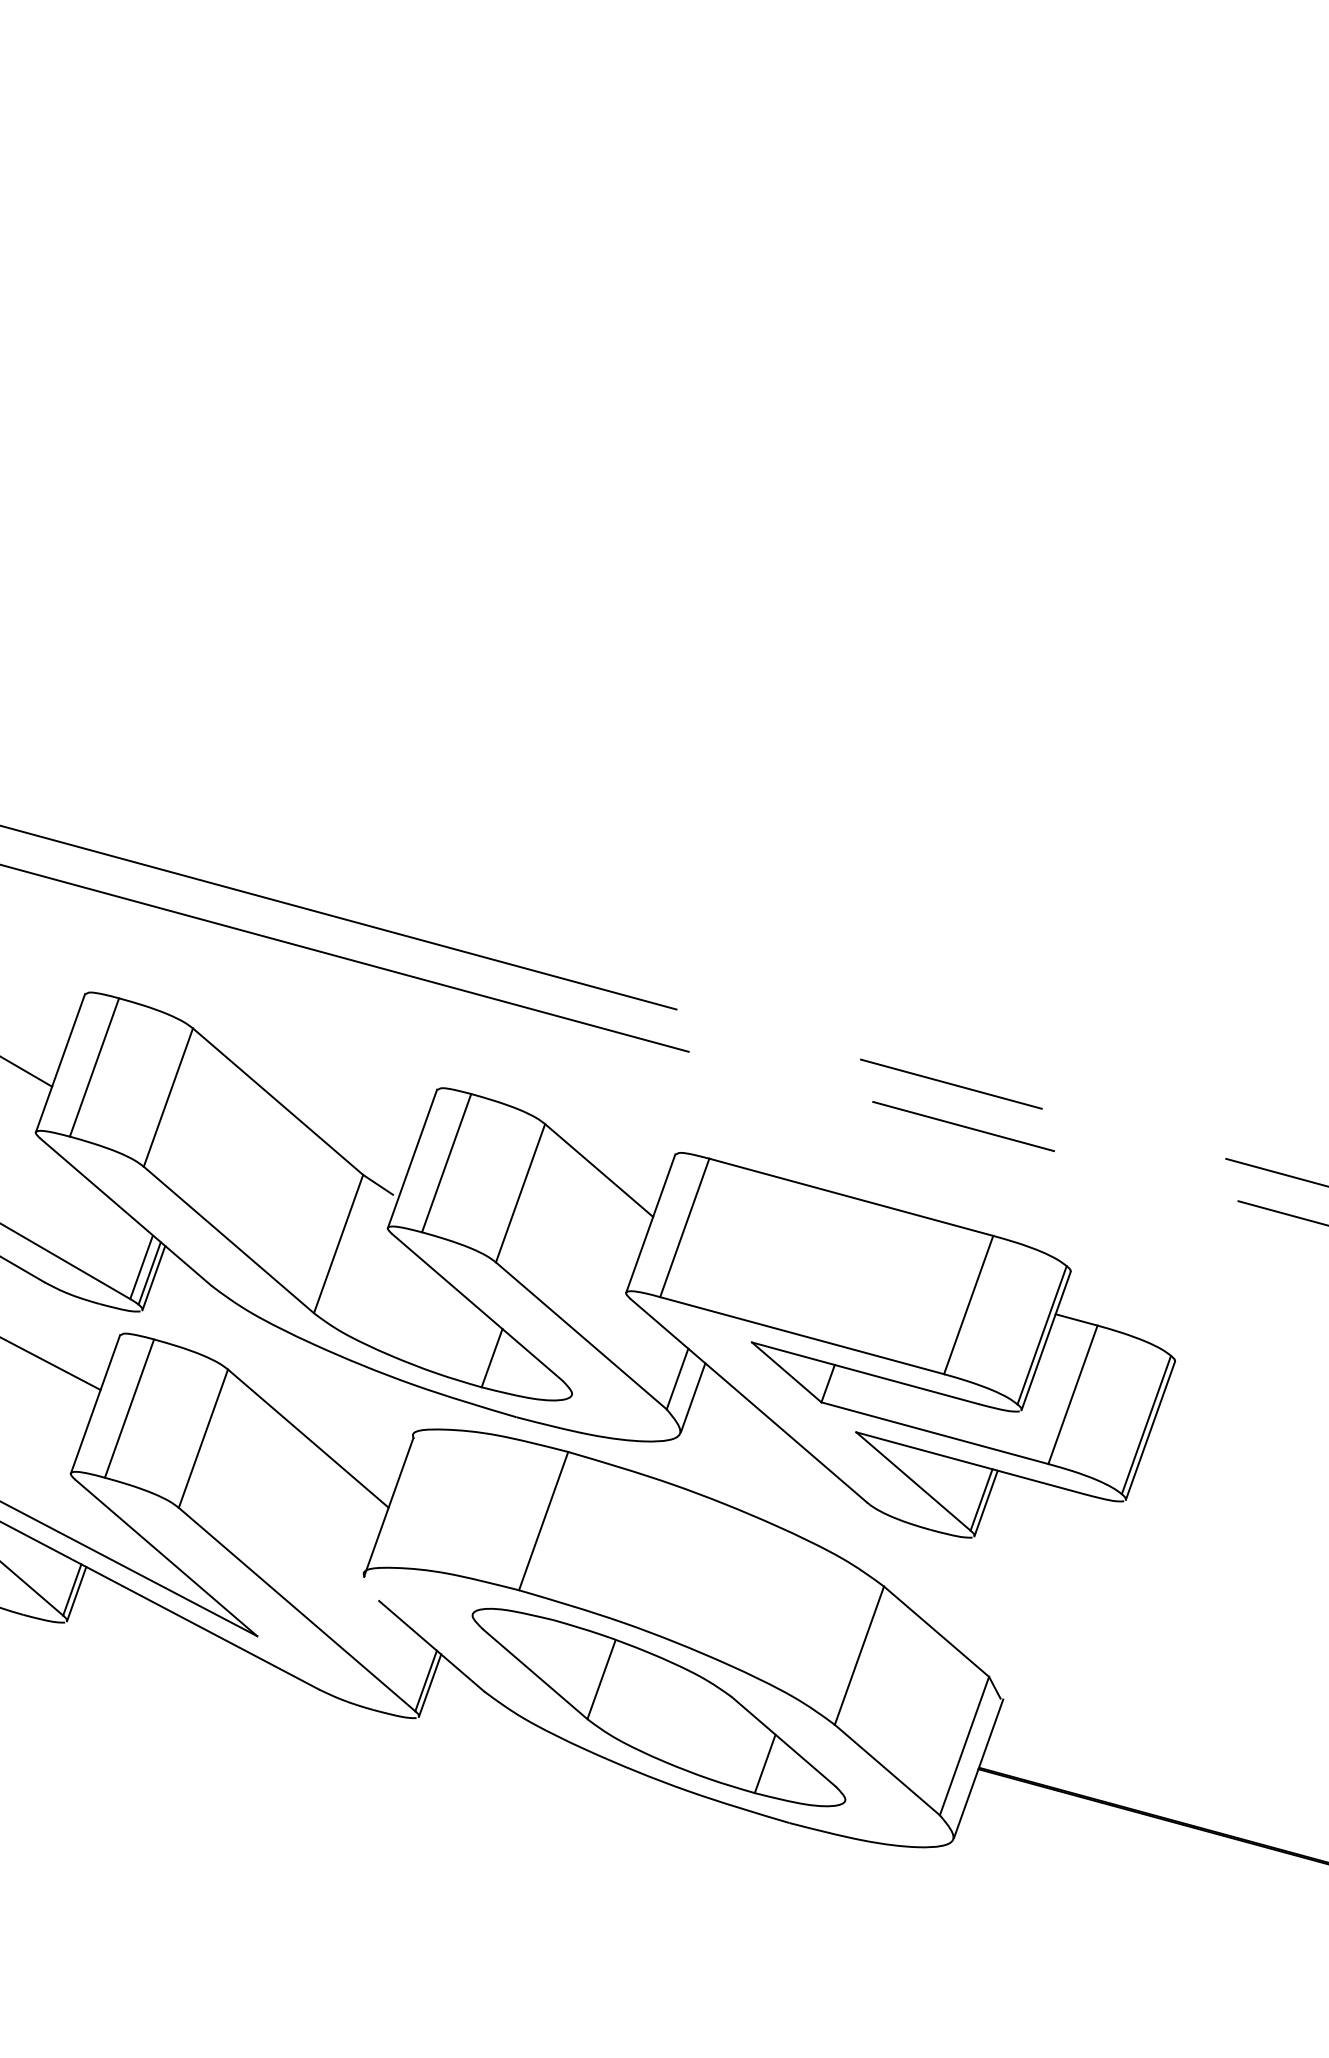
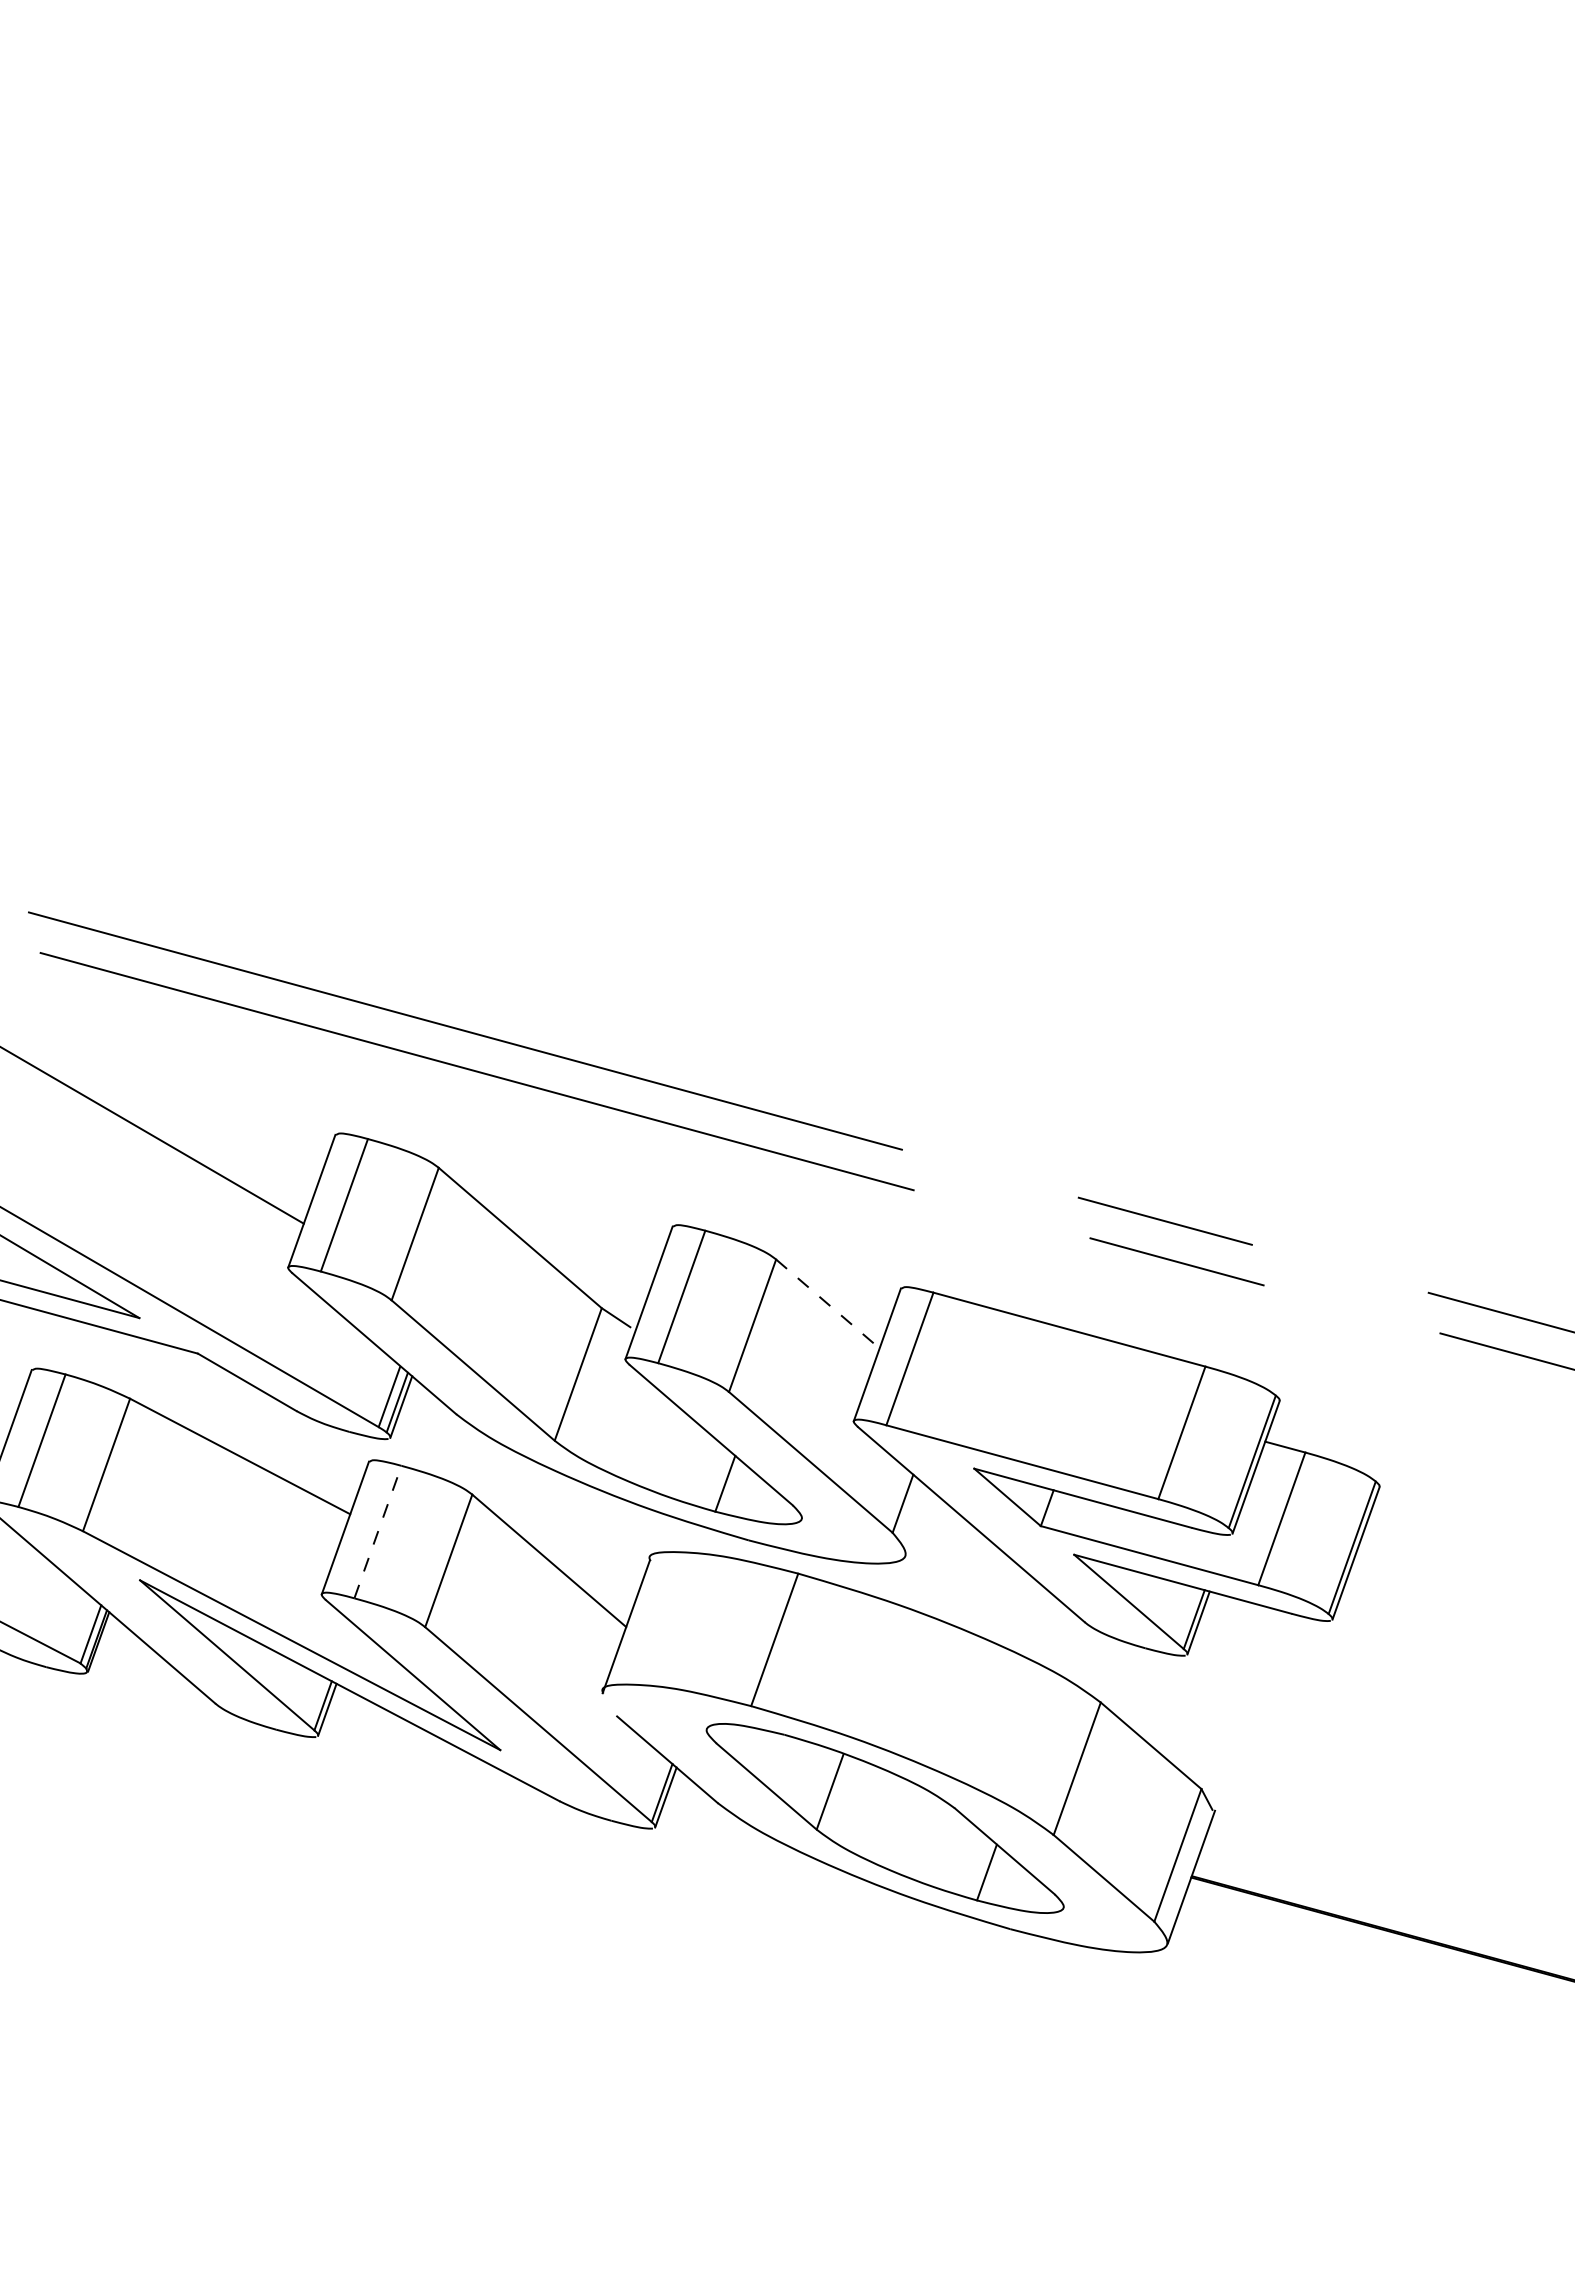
line: (599, 1171) -> (828, 1304), solid -> dashed
line: (692, 1397) -> (917, 1521), removed
line: (130, 1407) -> (378, 1531), solid -> dashed

